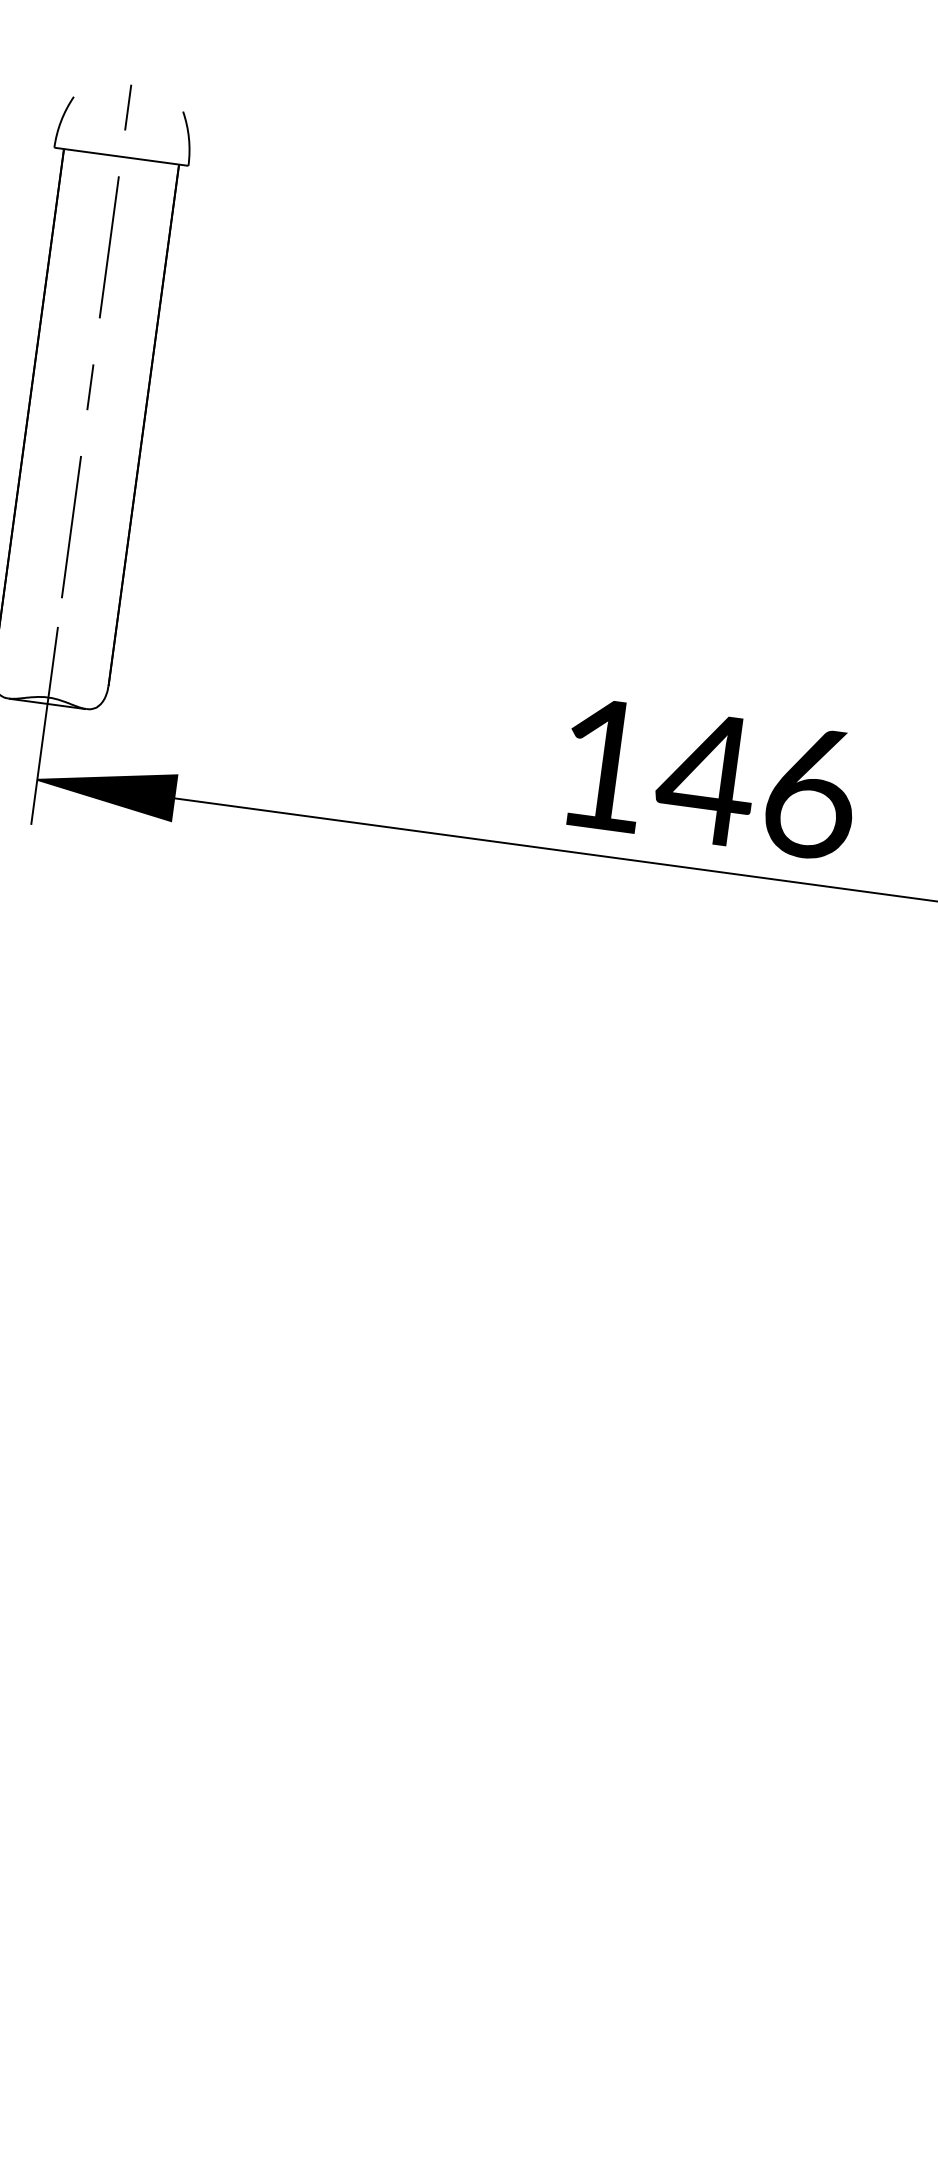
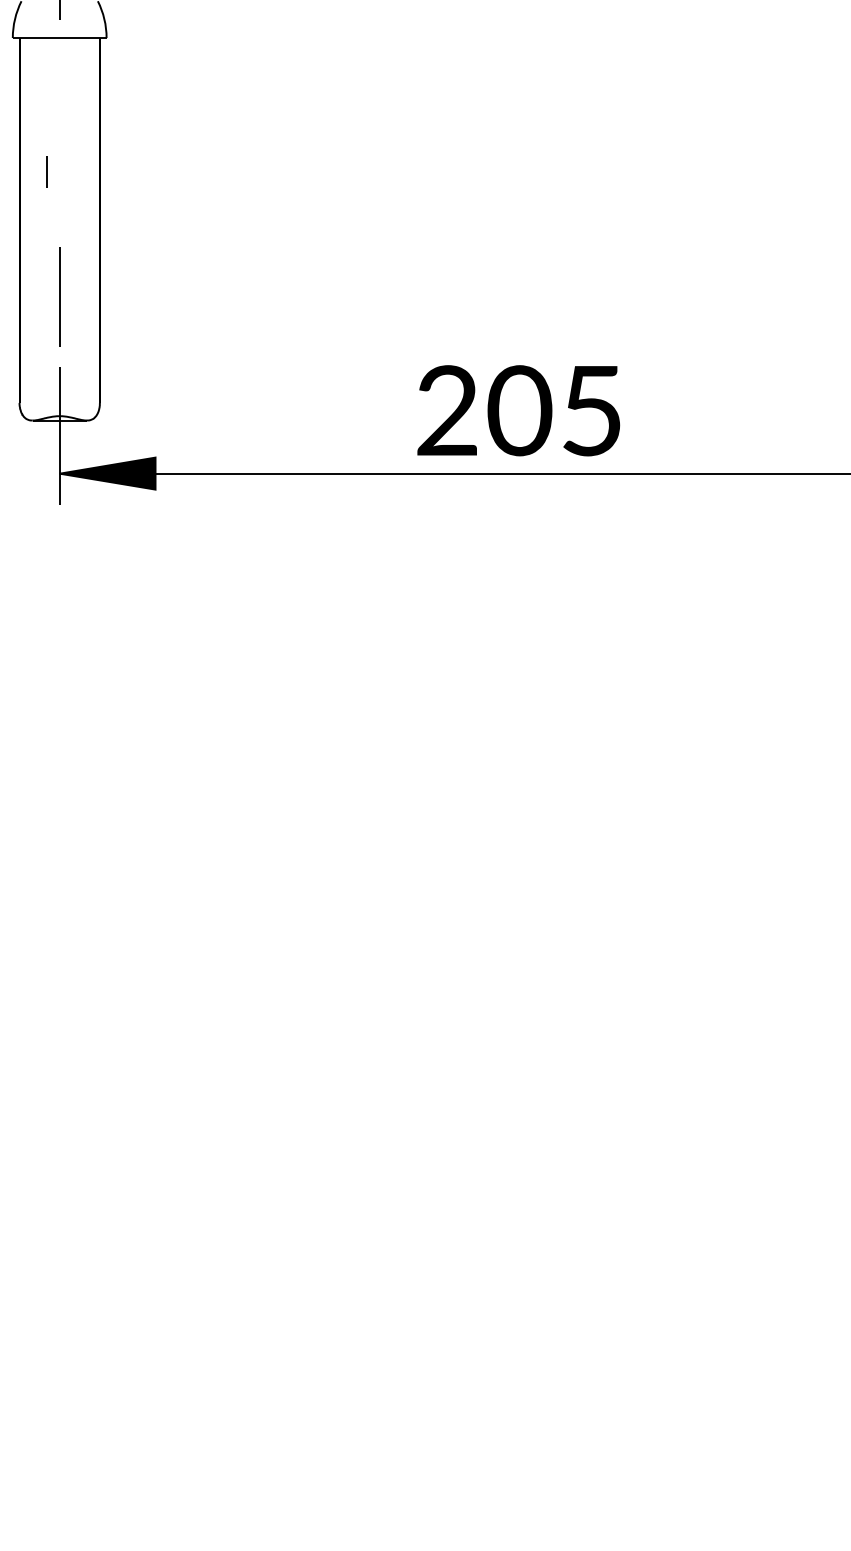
line: (108, 247) -> (59, 101), removed
line: (90, 386) -> (46, 171), moved
text: (706, 778) -> (519, 410), 146 -> 205

